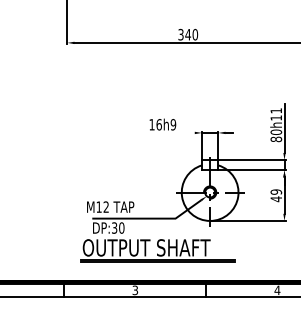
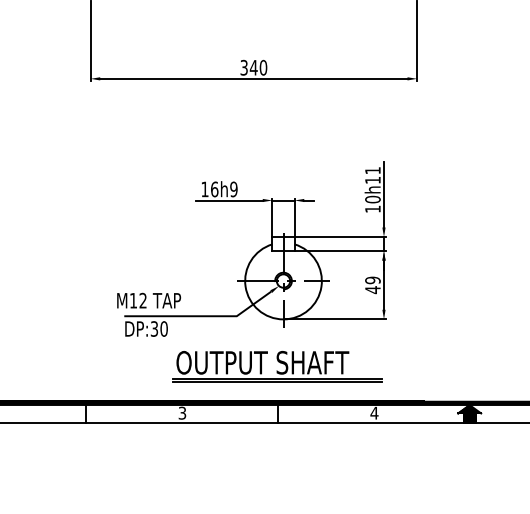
line: (169, 132) -> (228, 200), added
text: (275, 138) -> (372, 208), 80h11 -> 10h11
part: (157, 250) -> (277, 366), moved

